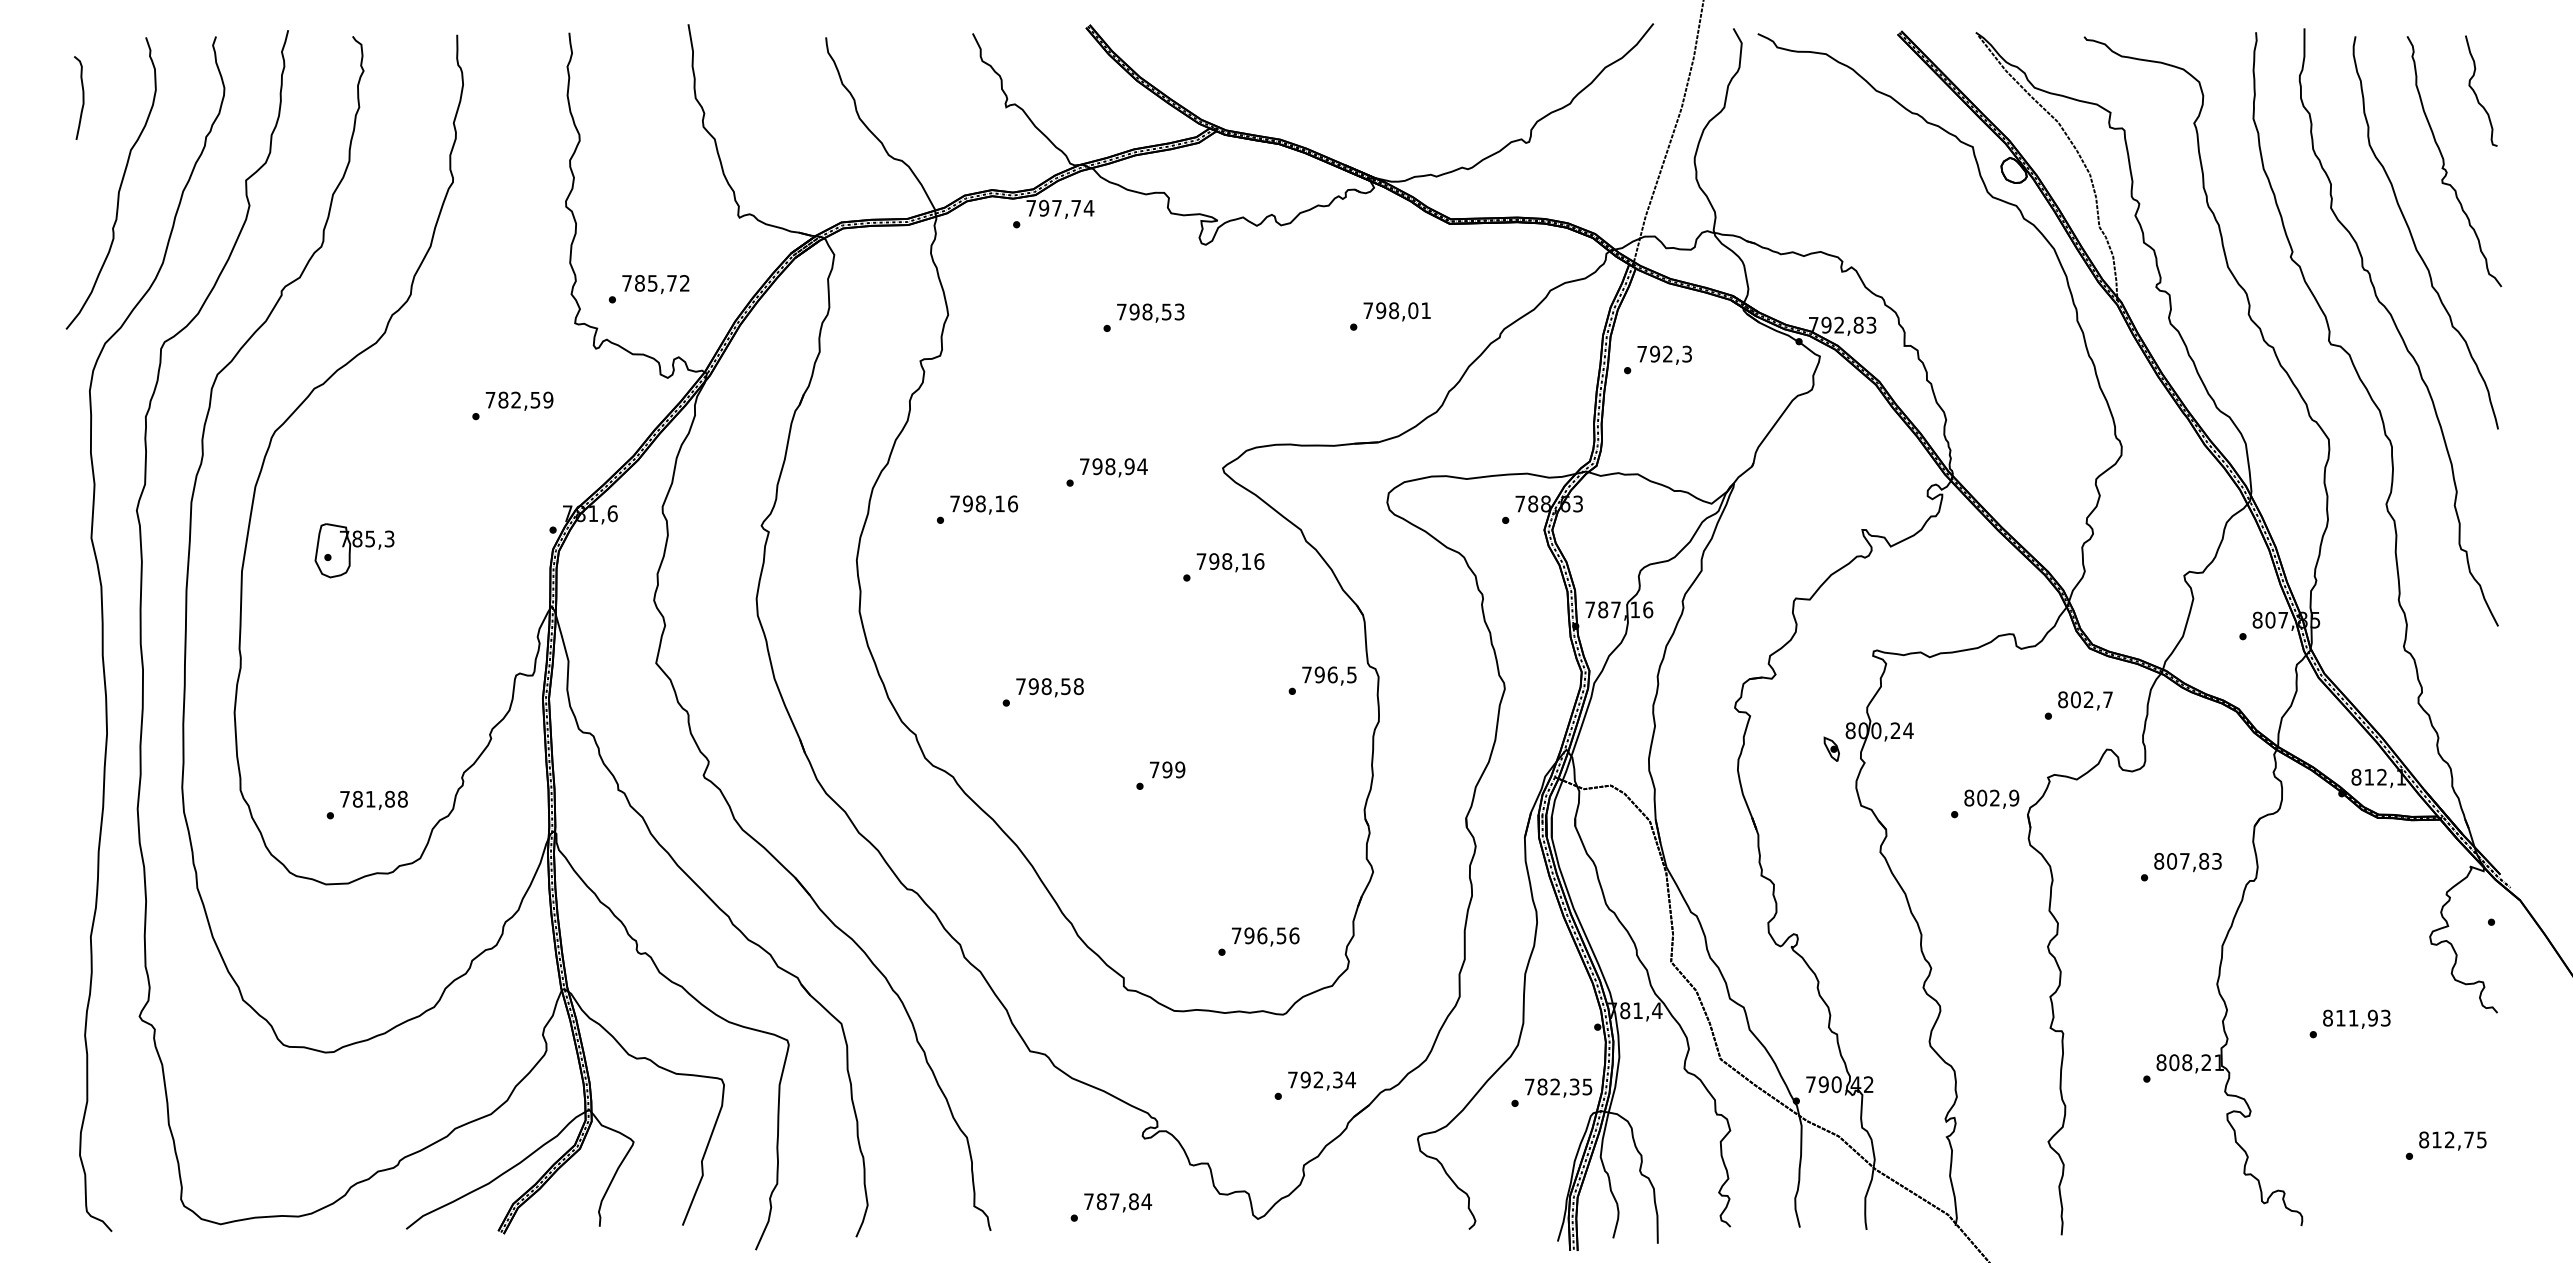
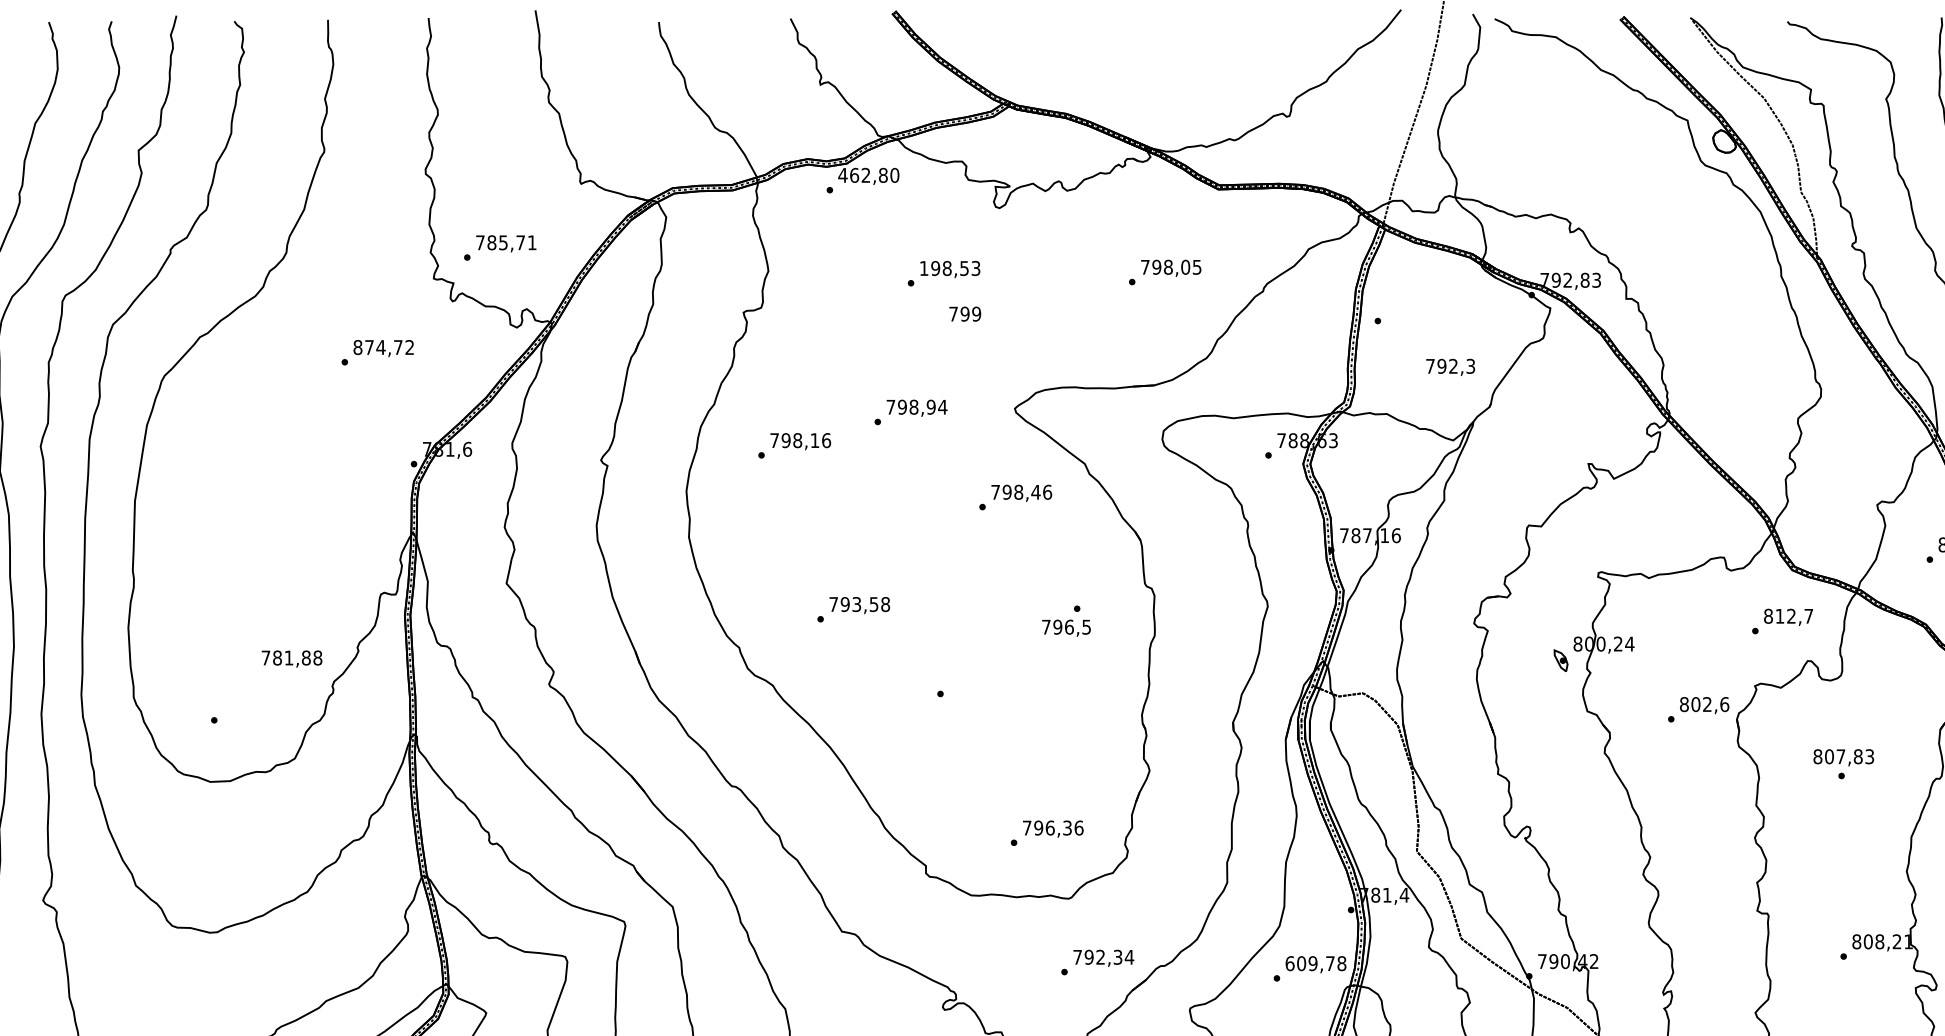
text: (1060, 207) -> (869, 174), 797,74 -> 462,80
text: (684, 283) -> (531, 242), 785,72 -> 785,71
text: (1425, 310) -> (1196, 267), 798,01 -> 798,05
text: (1121, 311) -> (923, 268), 798,53 -> 198,53
text: (1664, 354) -> (1450, 366), moved
text: (519, 399) -> (383, 346), 782,59 -> 874,72
part: (354, 550) -> (235, 482), removed
text: (1246, 561) -> (1036, 492), 798,16 -> 798,46
text: (1329, 675) -> (1066, 627), moved
text: (1046, 686) -> (856, 604), 798,58 -> 793,58
text: (2075, 699) -> (1779, 616), 802,7 -> 812,7
text: (1167, 769) -> (965, 313), moved
text: (2014, 797) -> (1724, 703), 802,9 -> 802,6
text: (373, 800) -> (291, 659), moved
text: (2187, 862) -> (1843, 757), moved
text: (1281, 935) -> (1067, 827), 796,56 -> 796,36
text: (1558, 1086) -> (1315, 963), 782,35 -> 609,78

